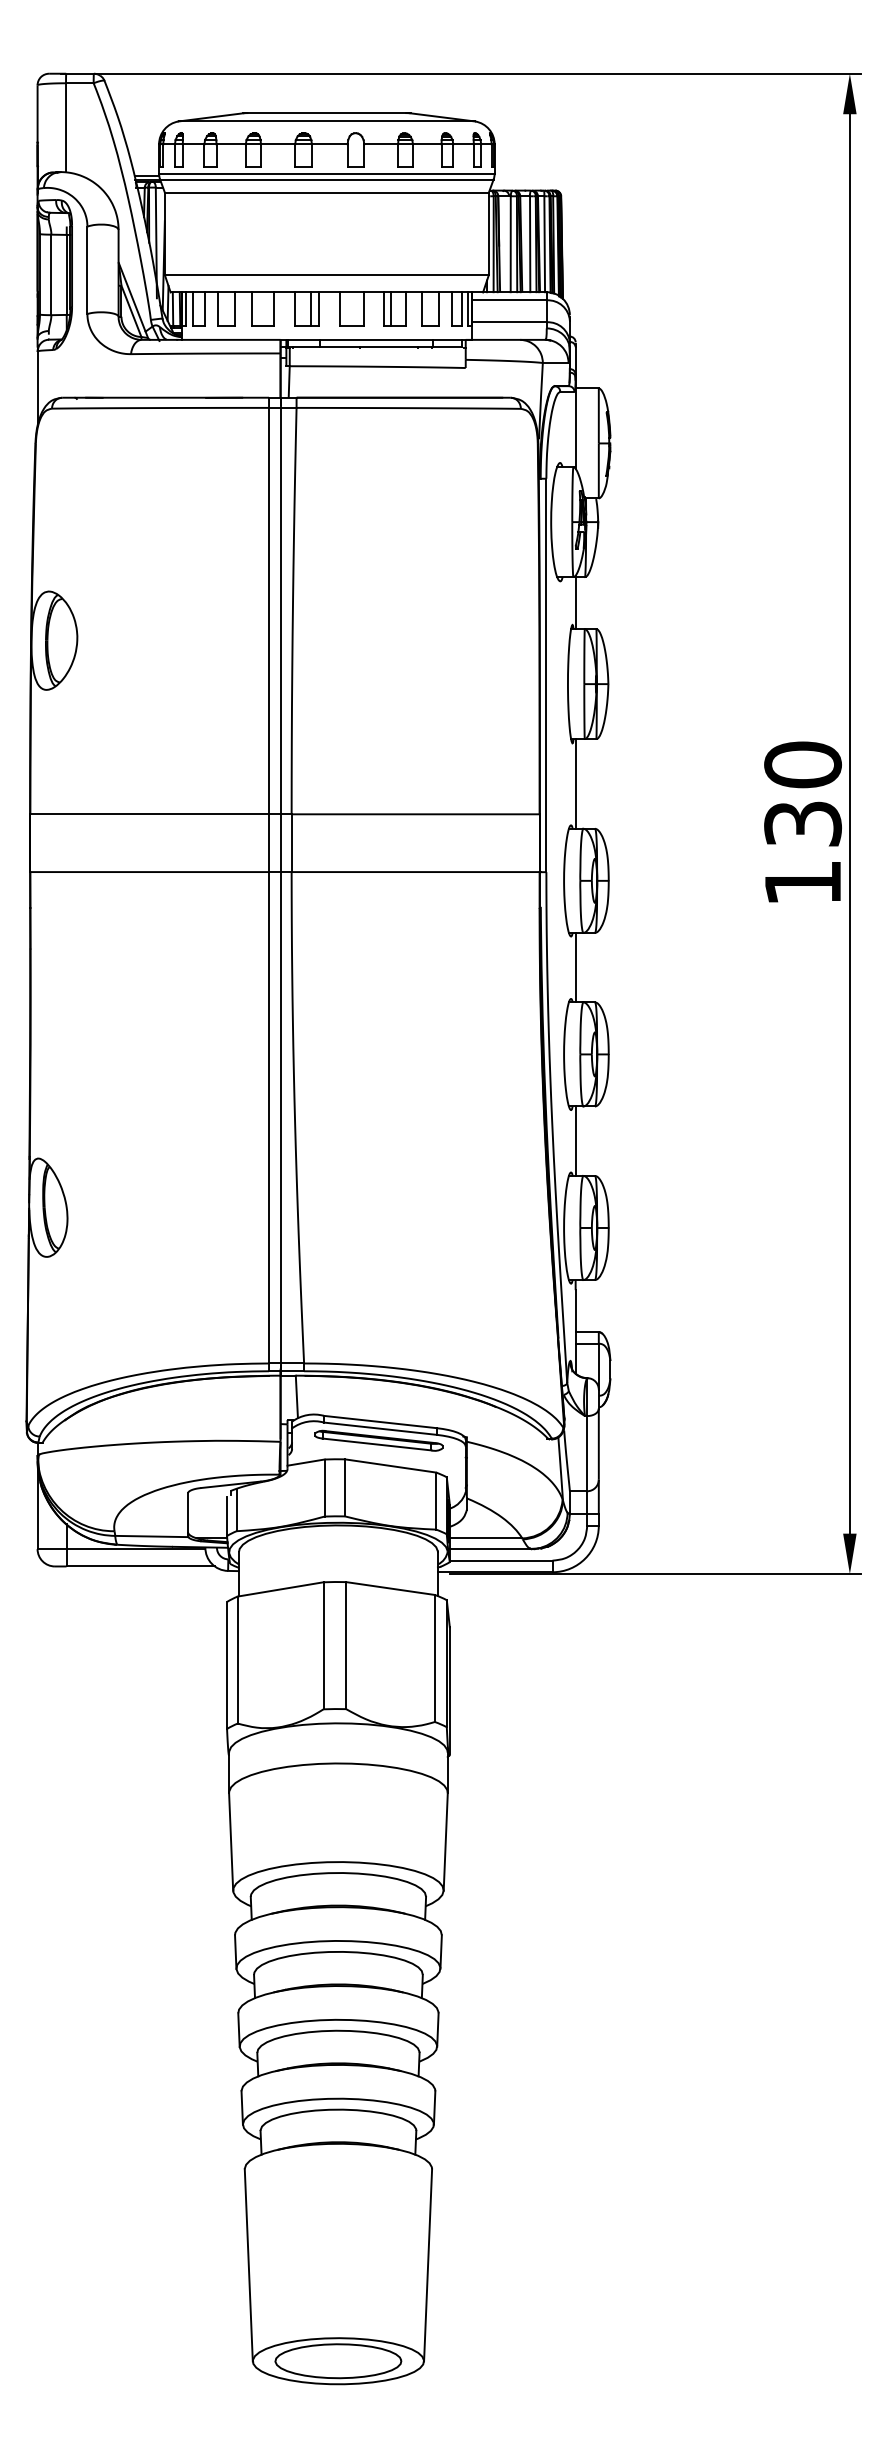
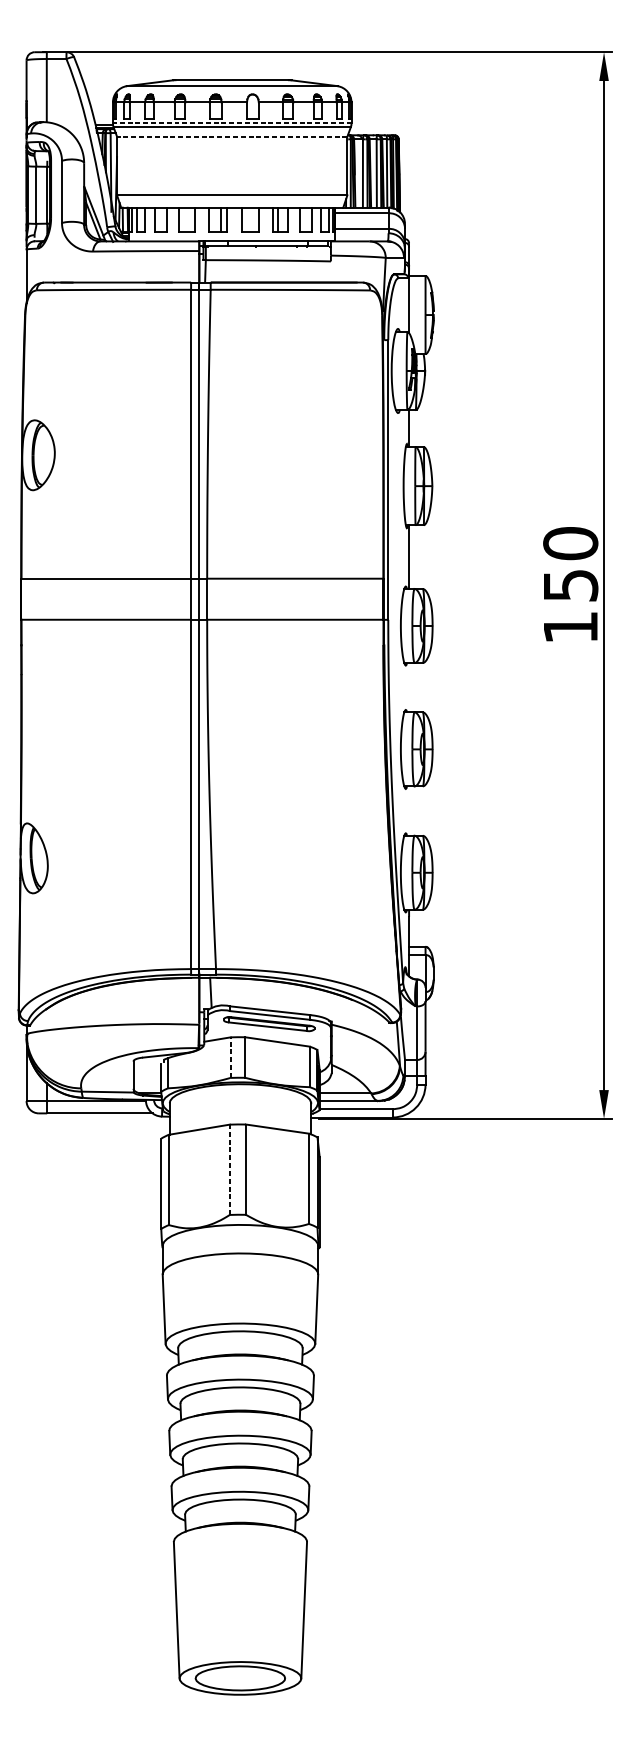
line: (326, 173) -> (231, 123), solid -> dashed
line: (326, 192) -> (231, 136), solid -> dashed
text: (802, 823) -> (570, 585), 130 -> 150
line: (575, 967) -> (408, 687), removed
line: (575, 1140) -> (408, 810), removed
line: (324, 1488) -> (230, 1057), solid -> dashed
line: (323, 1645) -> (229, 1169), solid -> dashed

